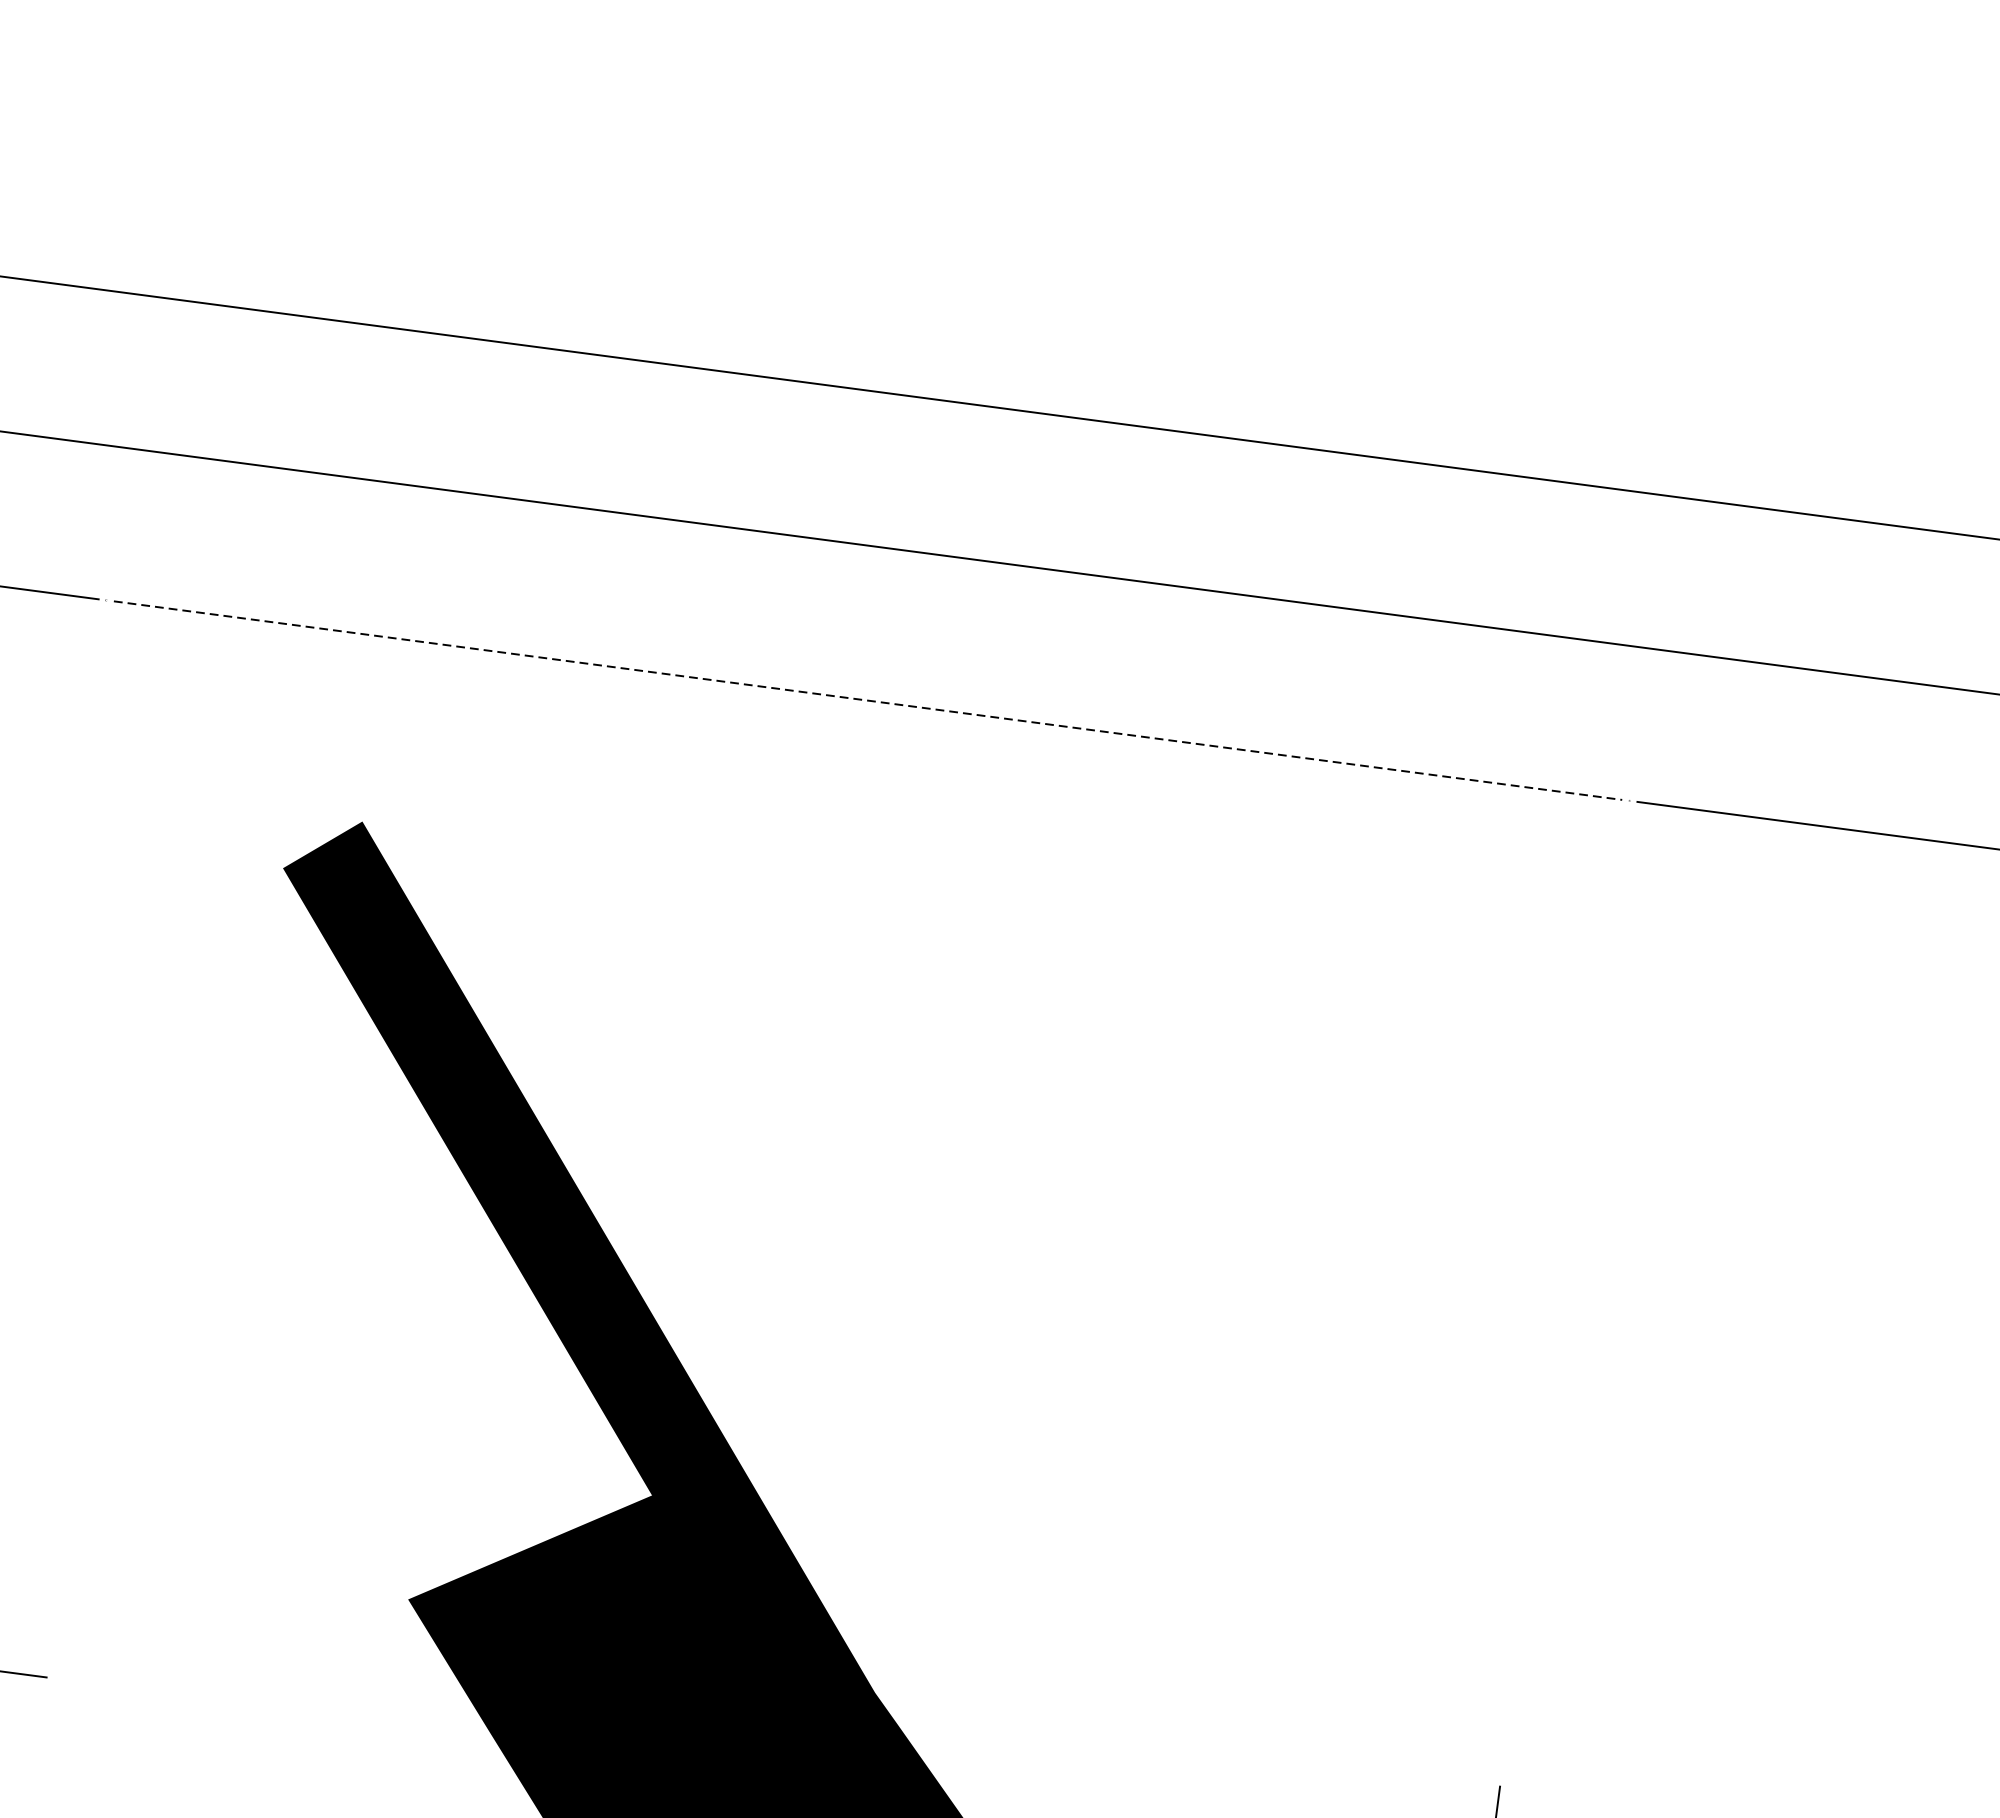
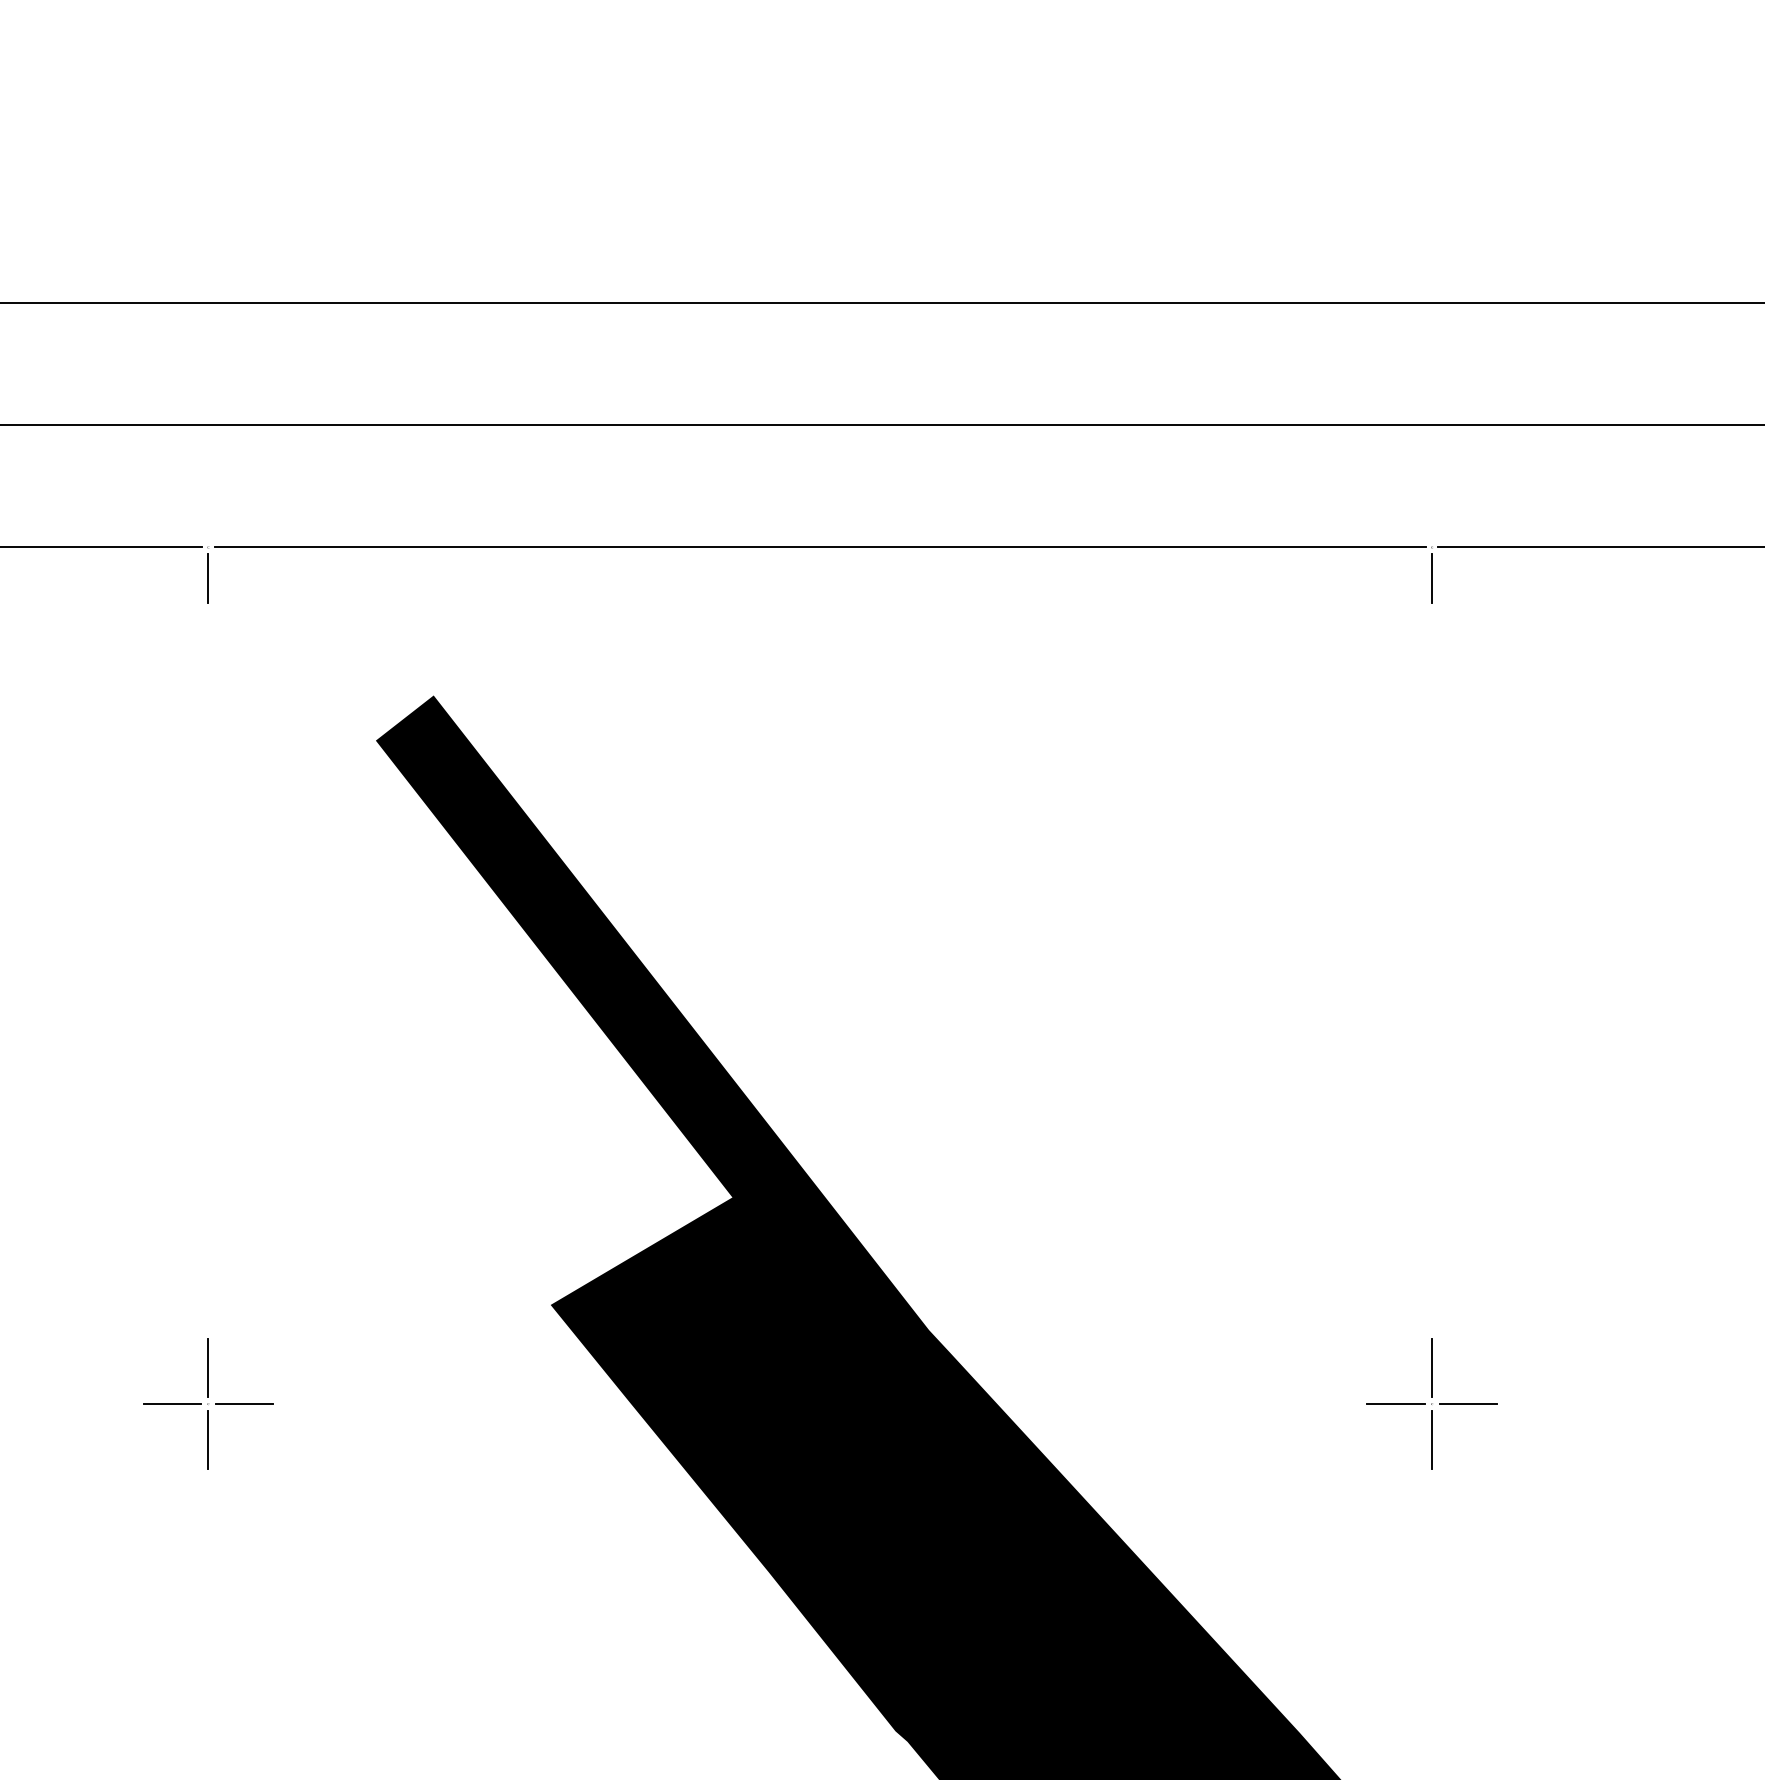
line: (101, 637) -> (208, 577), added
line: (868, 700) -> (820, 547), dashed -> solid
line: (1625, 838) -> (1432, 577), added

